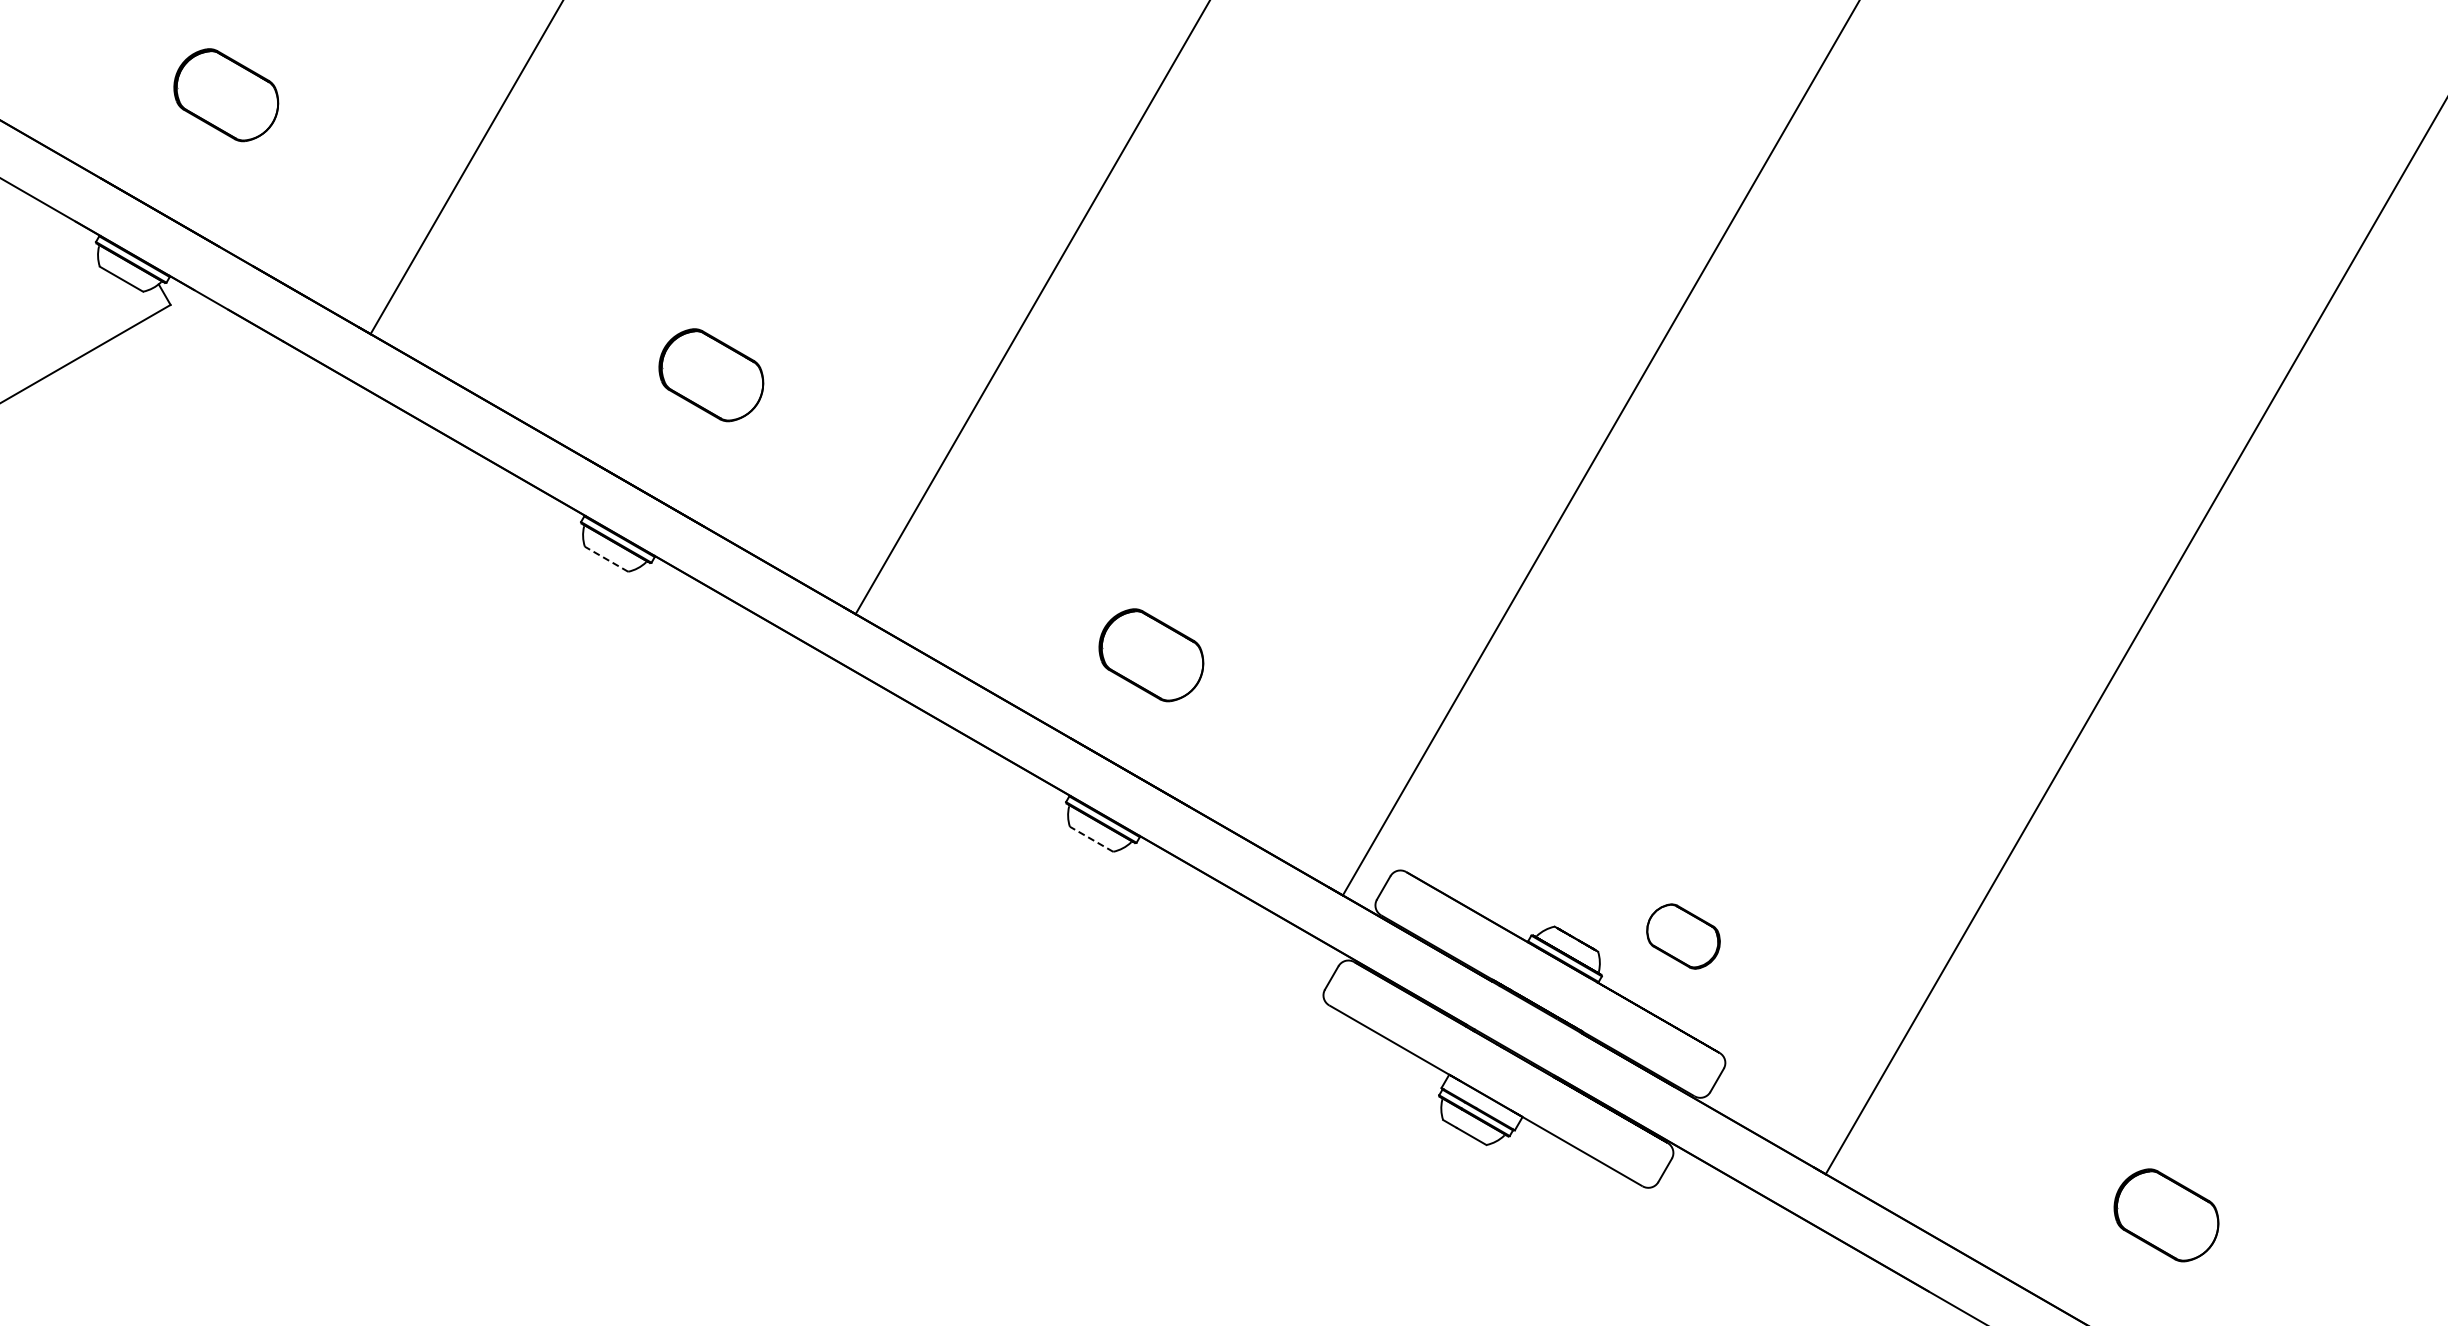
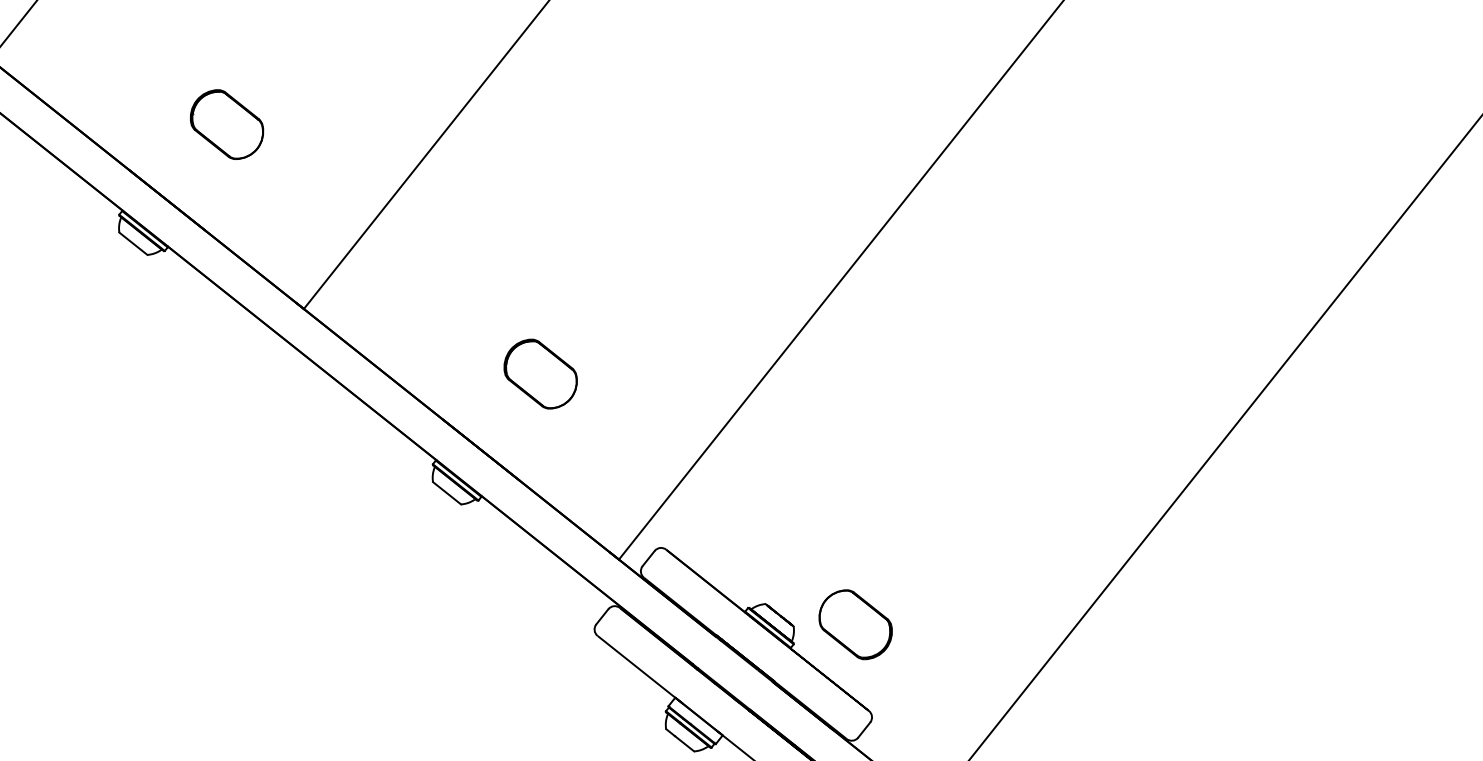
line: (606, 559) -> (133, 243), dashed -> solid
part: (1151, 655) -> (540, 374), moved
line: (1091, 839) -> (446, 493), dashed -> solid
part: (1683, 936) -> (855, 624), size x1.43

